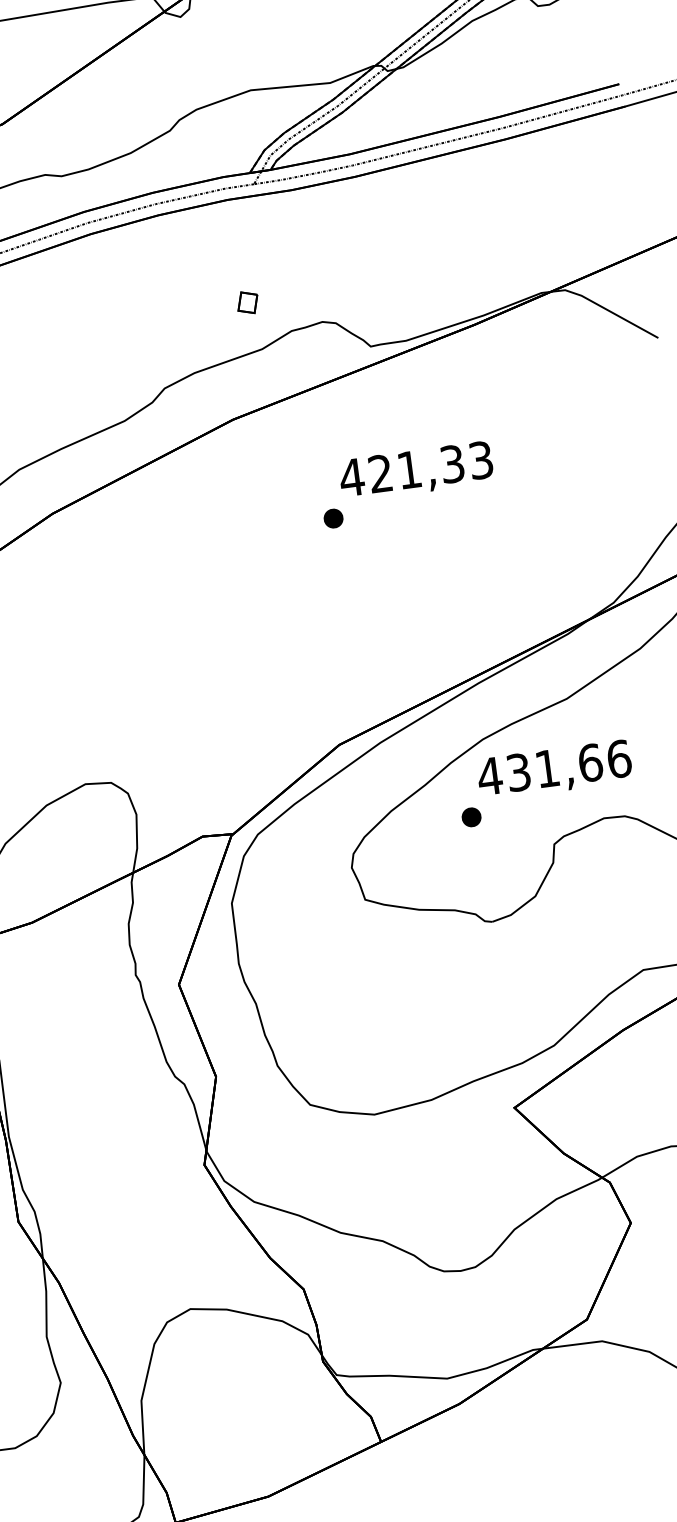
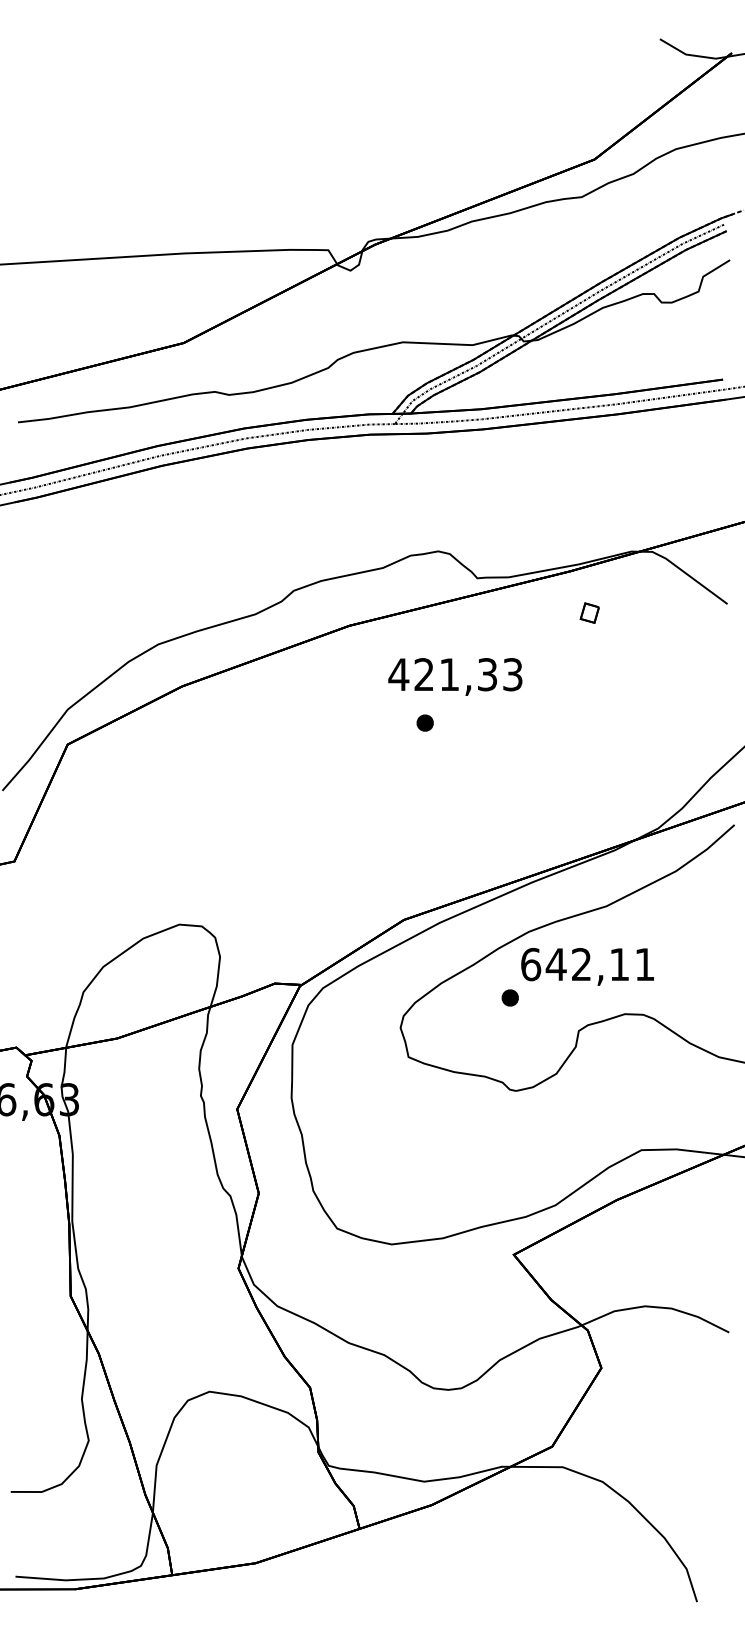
part: (247, 302) -> (589, 612), moved
text: (416, 471) -> (455, 676), moved
text: (554, 767) -> (587, 964), 431,66 -> 642,11

